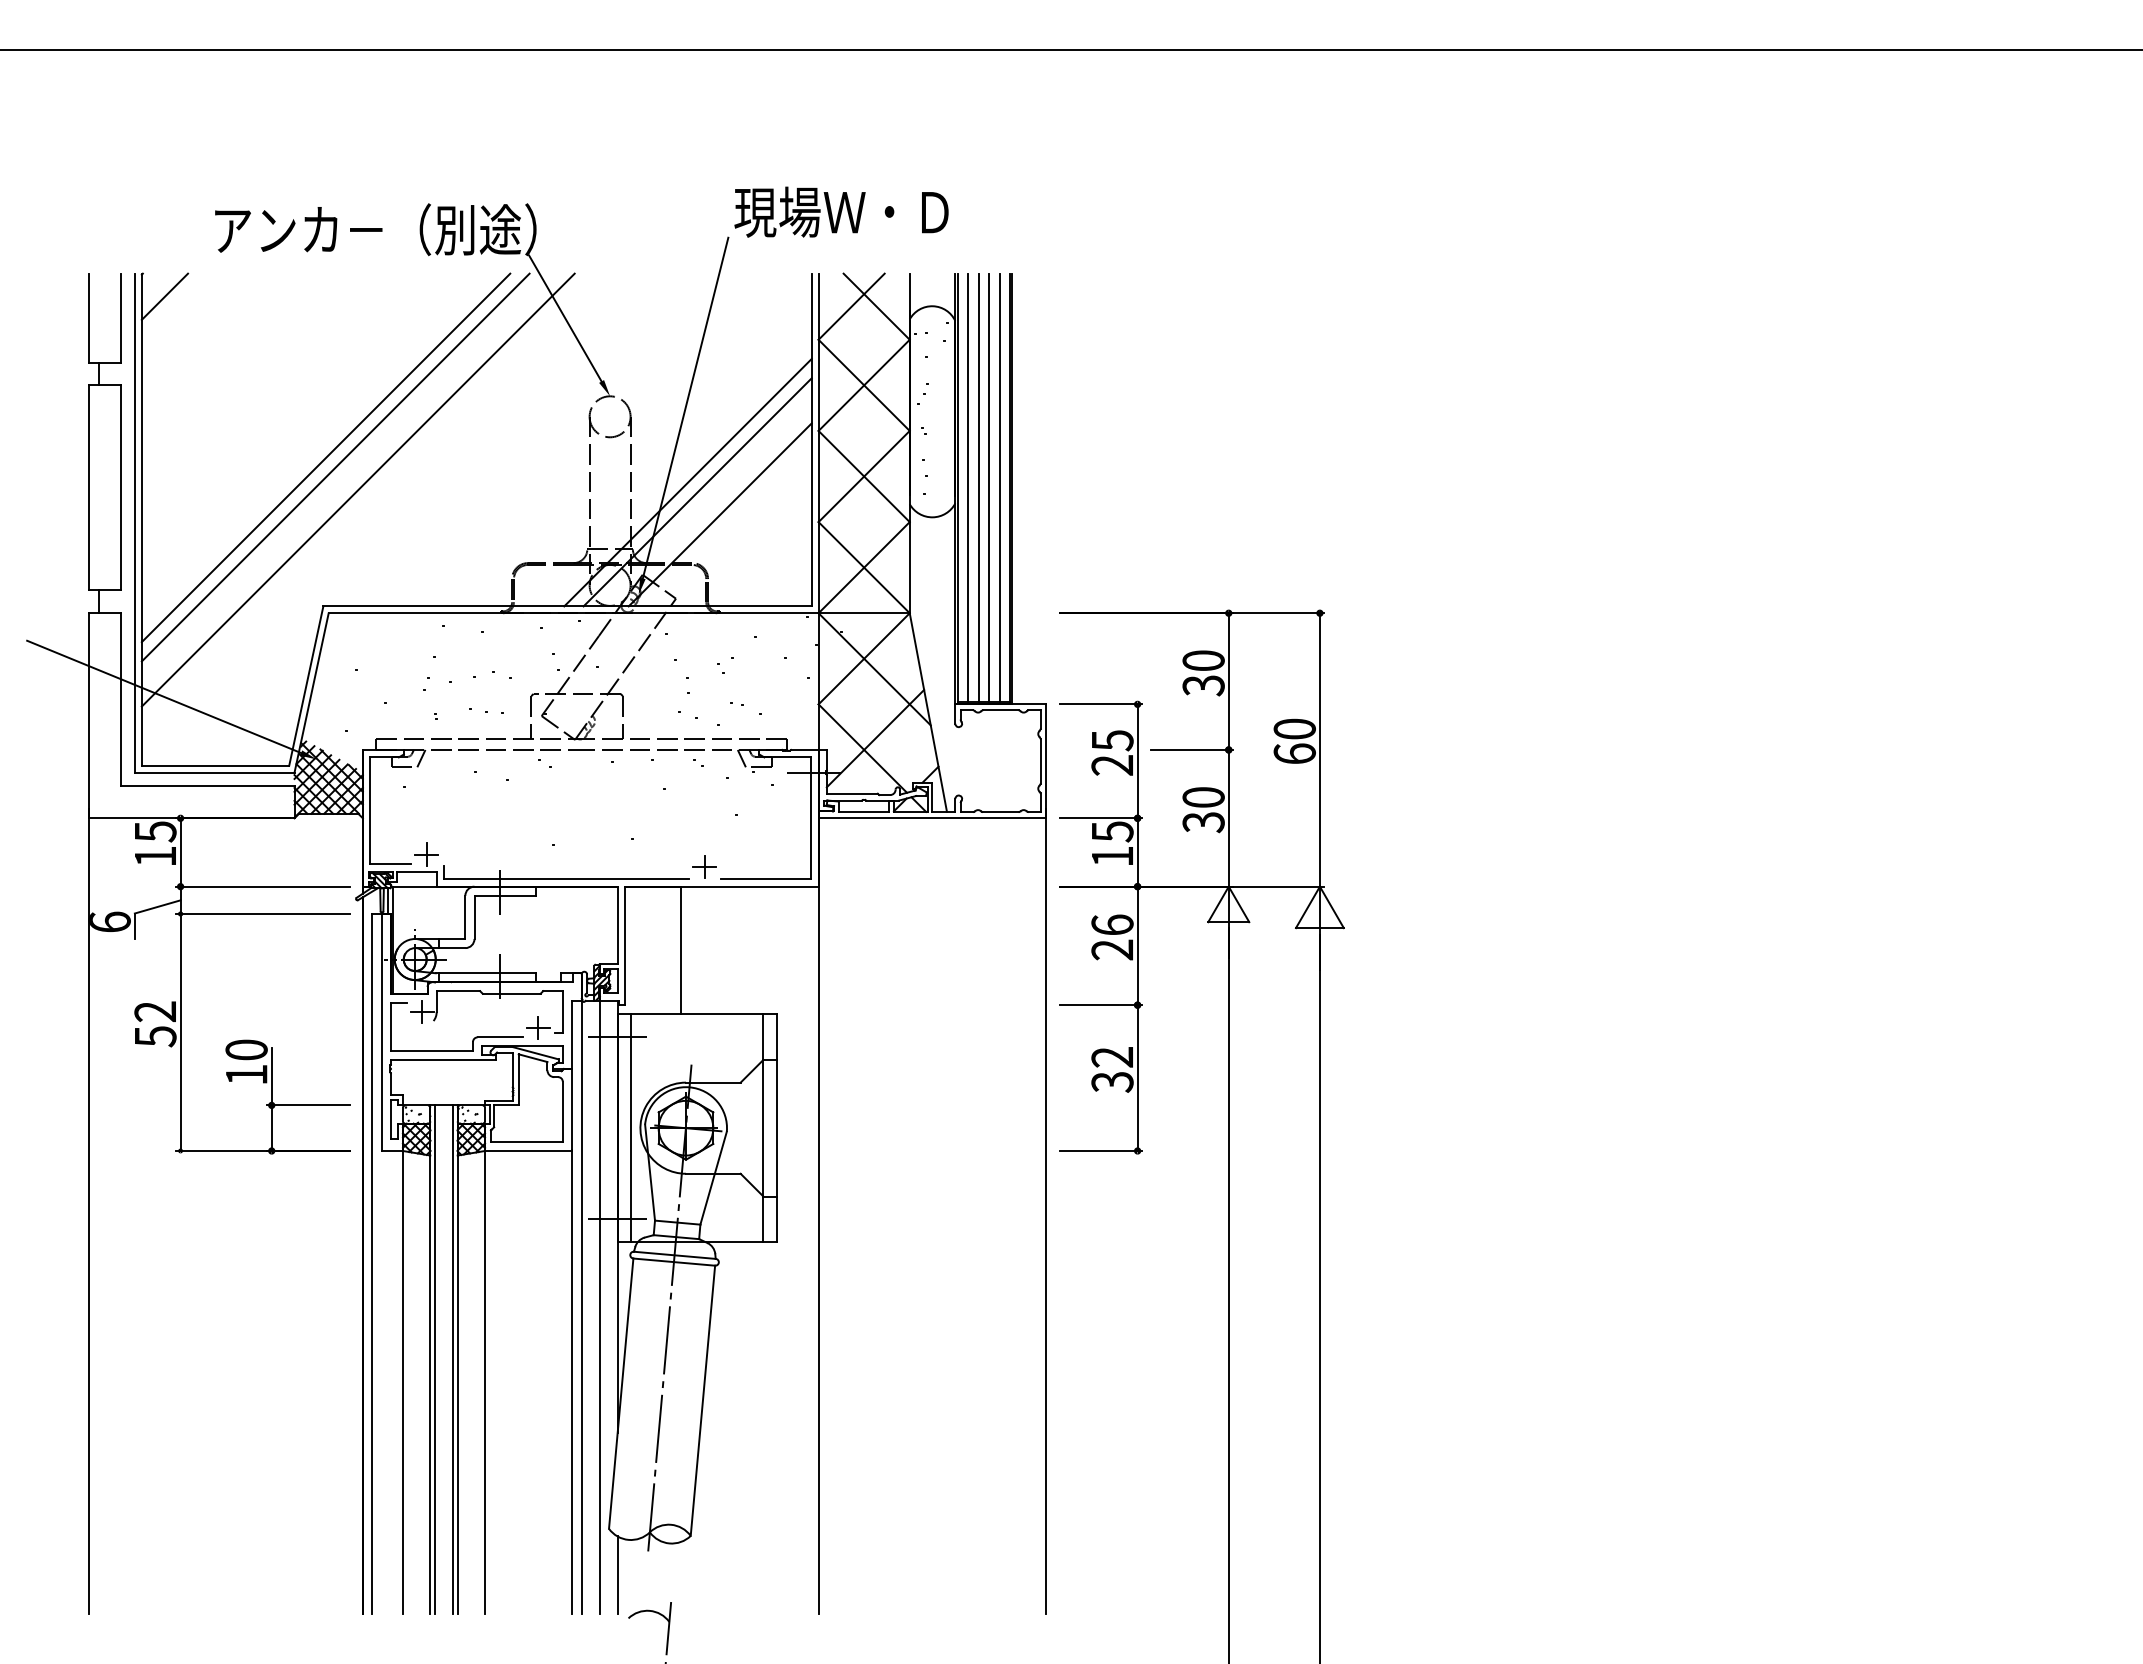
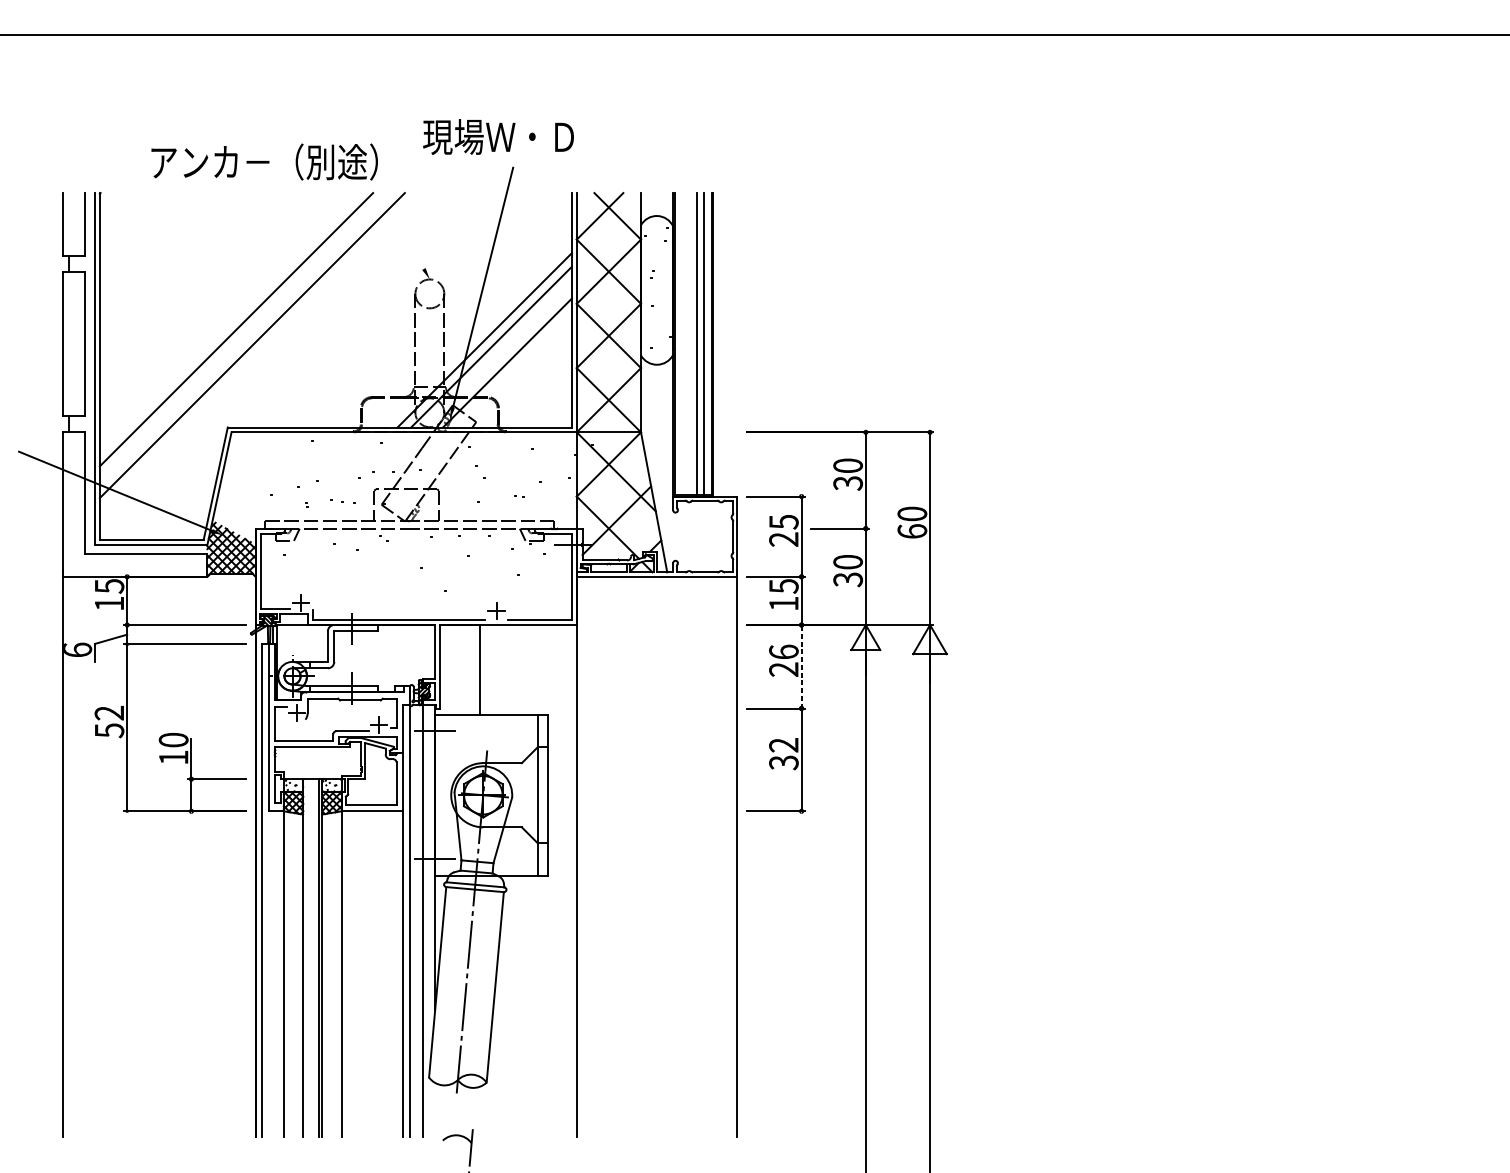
text: (841, 211) -> (498, 136), moved
line: (164, 296) -> (115, 209), removed
line: (565, 318) -> (398, 224), removed
line: (325, 457) -> (229, 322), removed
line: (968, 487) -> (682, 343), removed
line: (978, 487) -> (689, 343), removed
line: (1137, 945) -> (801, 666), solid -> dashed
line: (631, 1128) -> (444, 795), removed
line: (434, 1359) -> (306, 958), removed
line: (617, 1574) -> (435, 1109), removed

